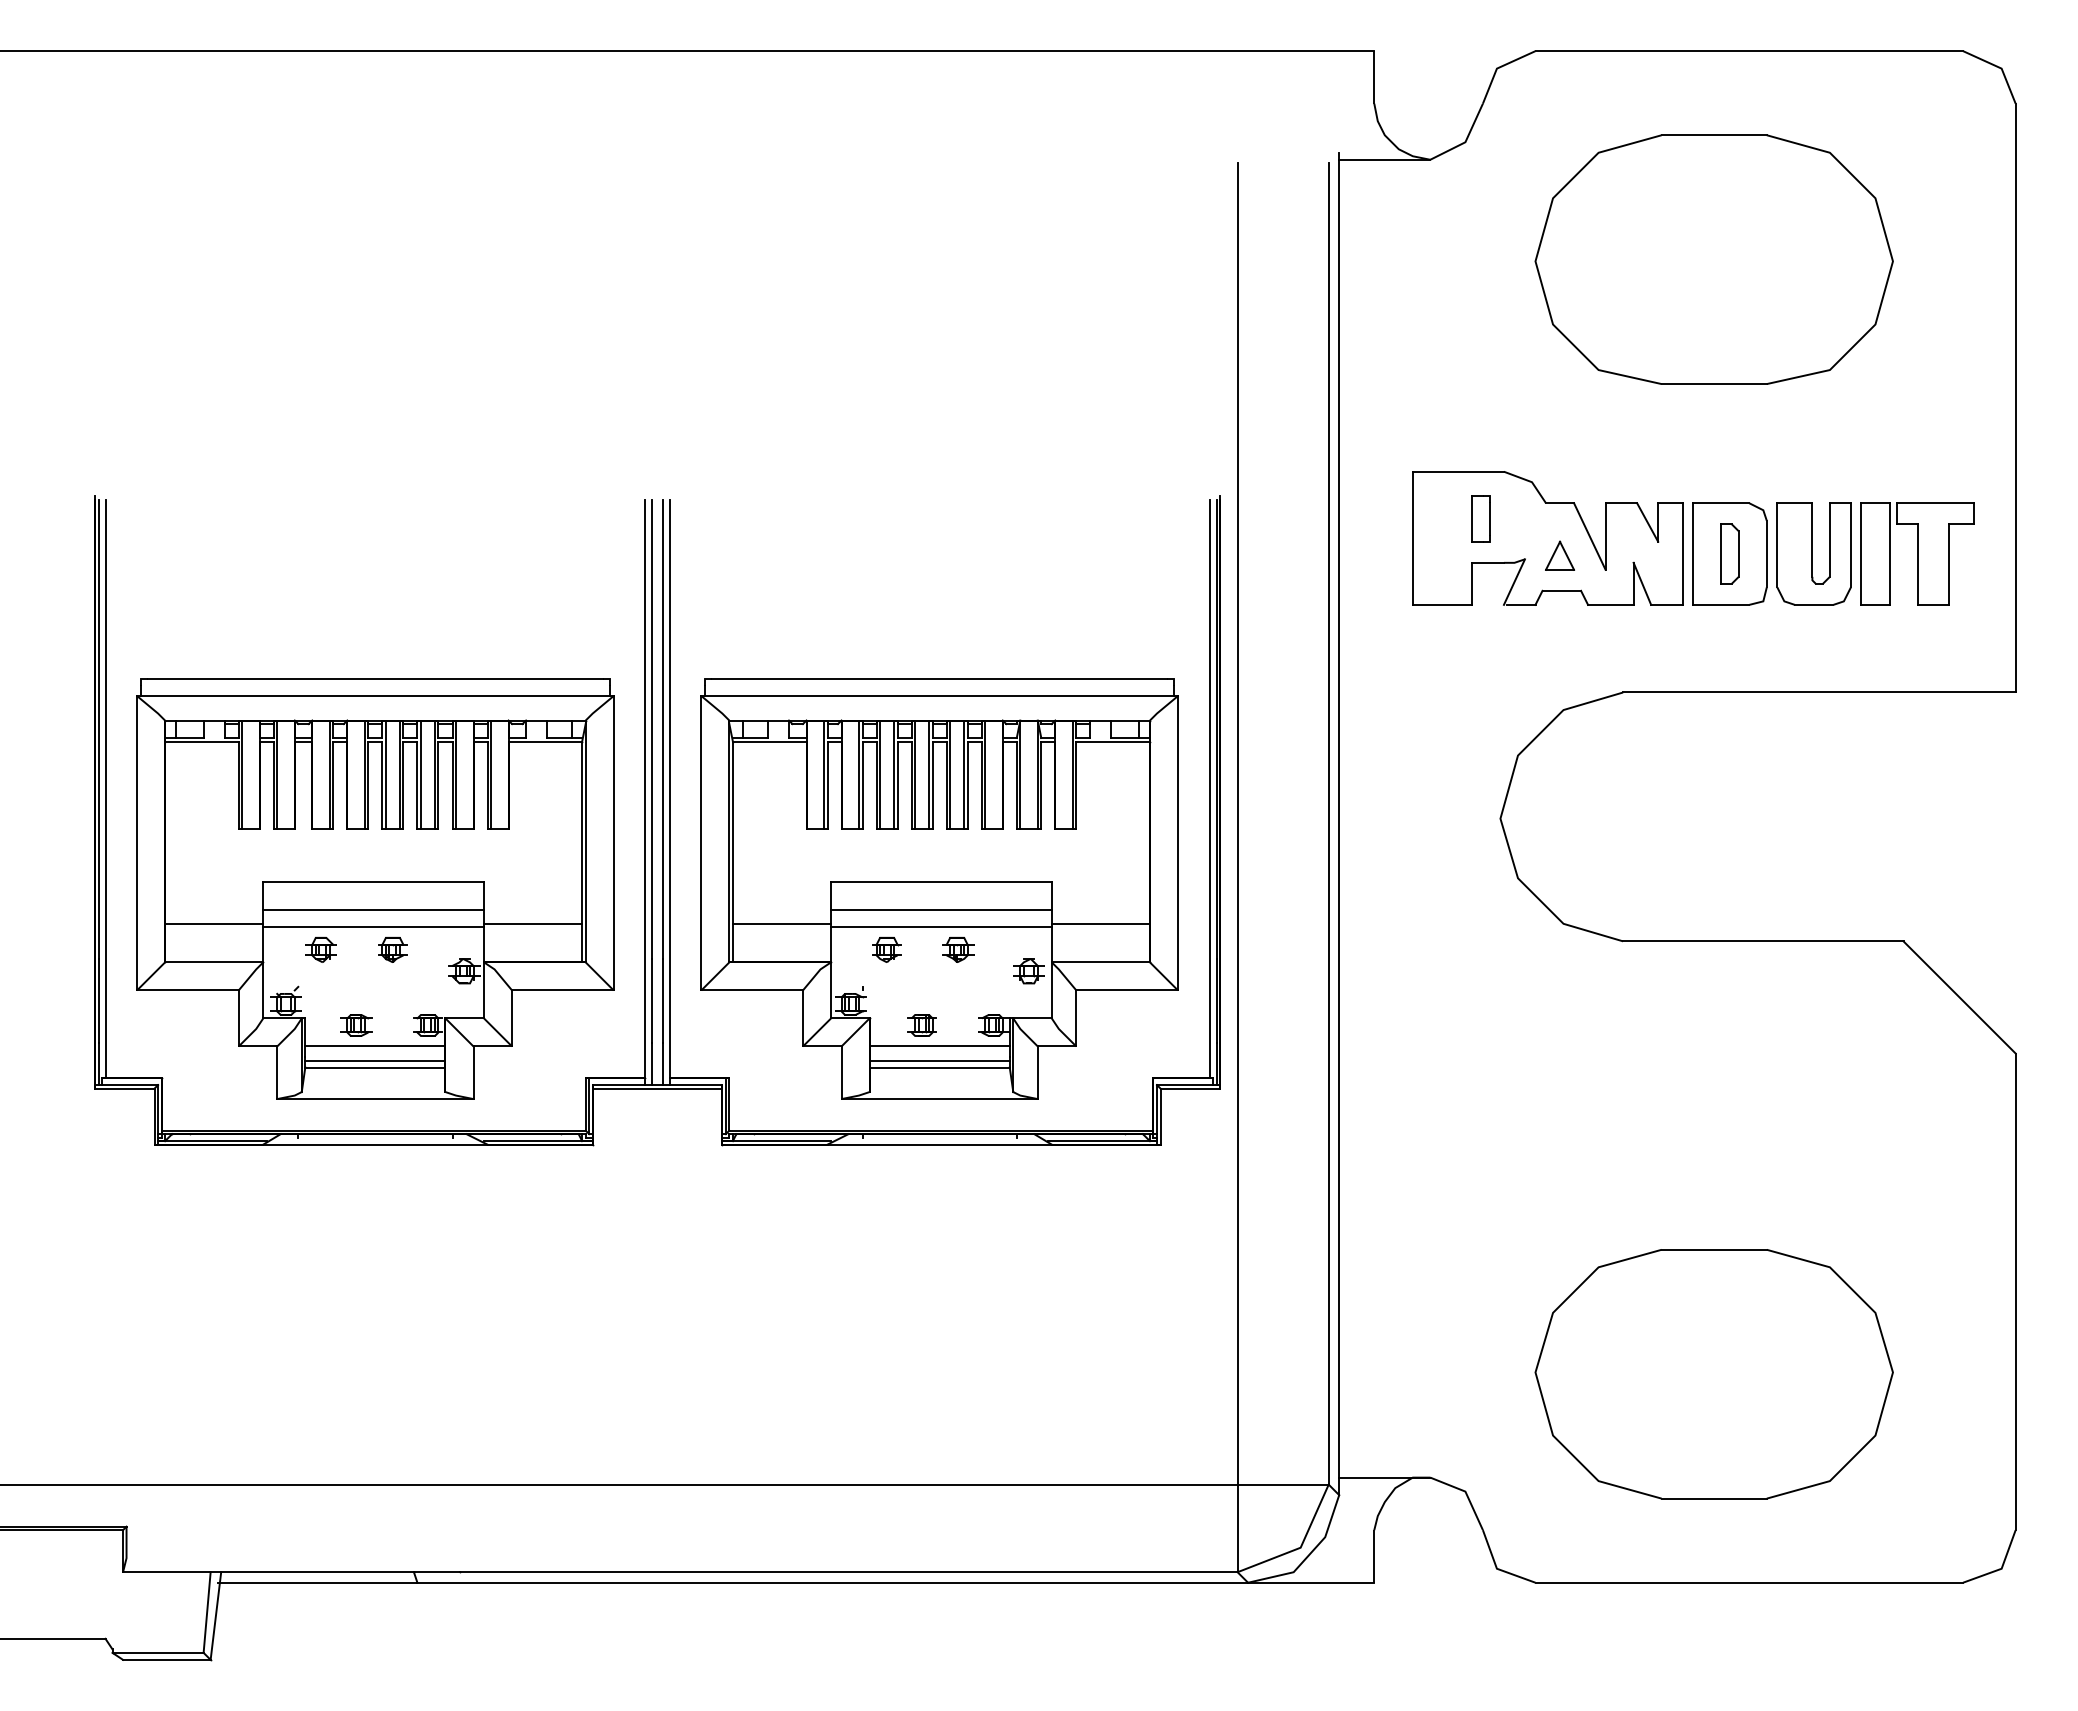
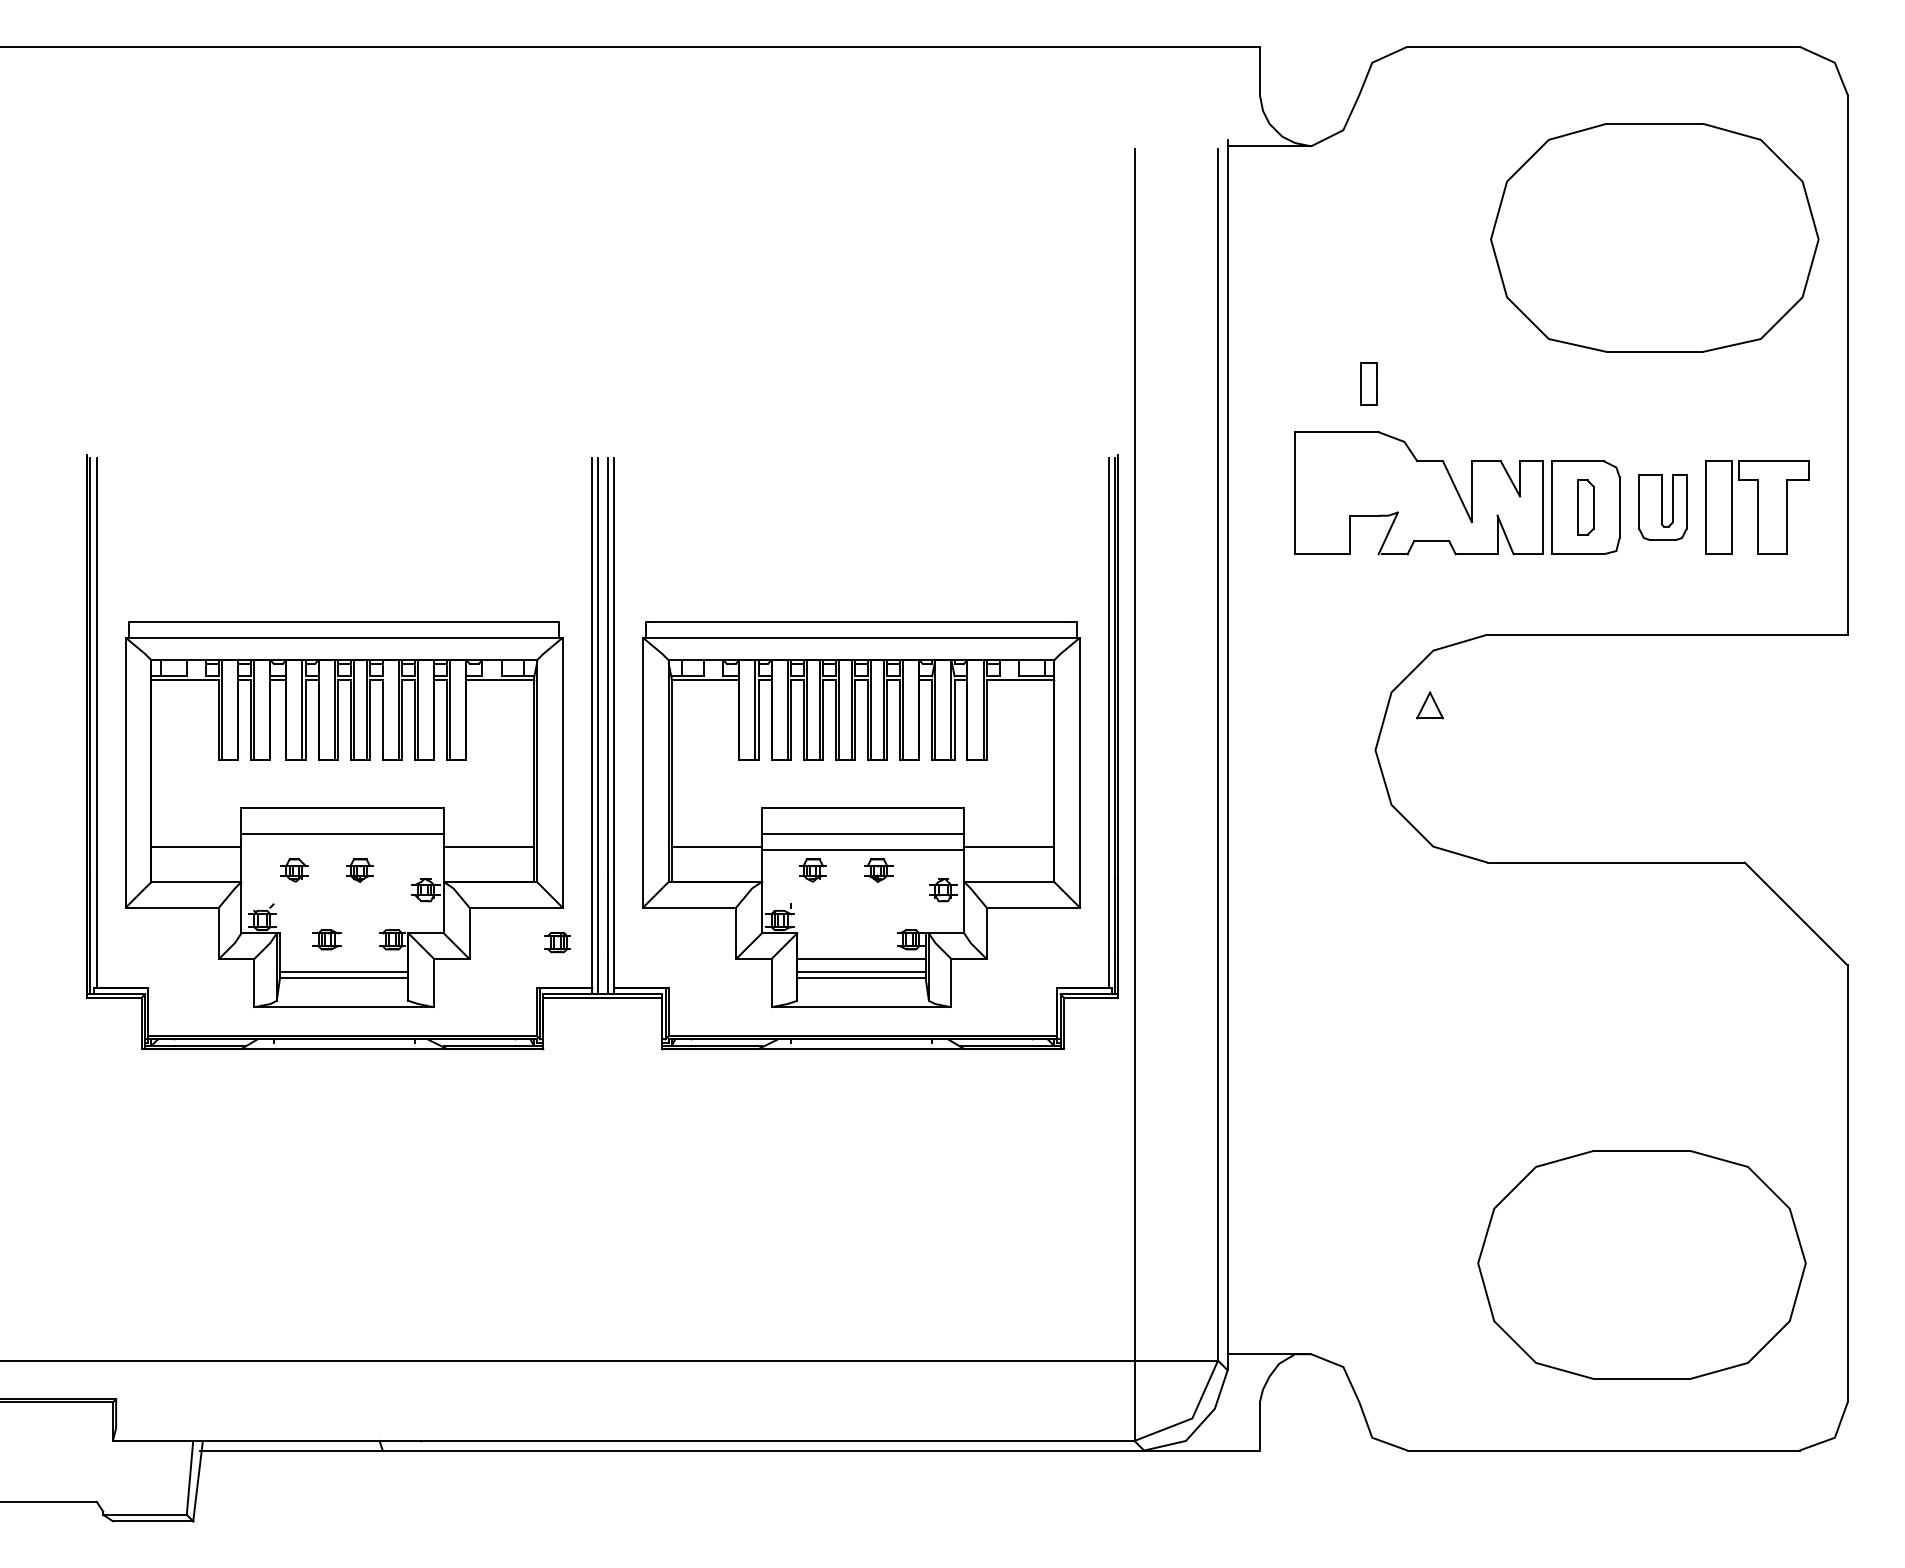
part: (1713, 259) -> (1654, 237), moved
part: (1480, 518) -> (1368, 383), moved
part: (1813, 553) -> (1662, 507), size x0.7
part: (1559, 555) -> (1429, 705), moved
line: (420, 774) -> (385, 709), removed
line: (373, 927) -> (342, 849), removed
part: (921, 1025) -> (556, 942), moved
line: (375, 1046) -> (344, 959), removed
part: (1713, 1374) -> (1641, 1265), moved

